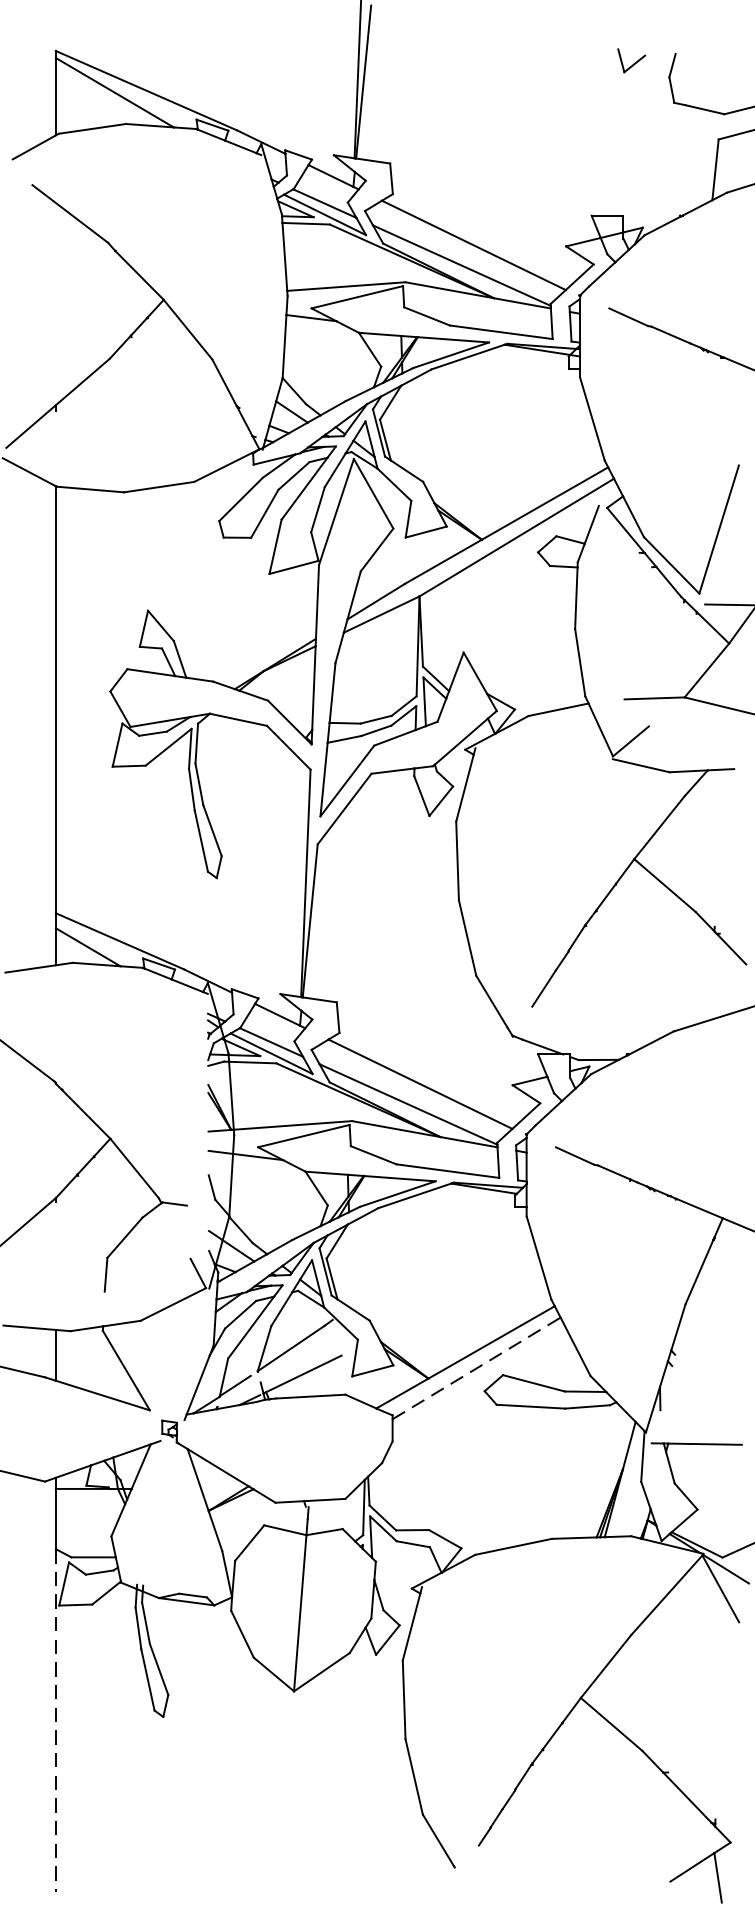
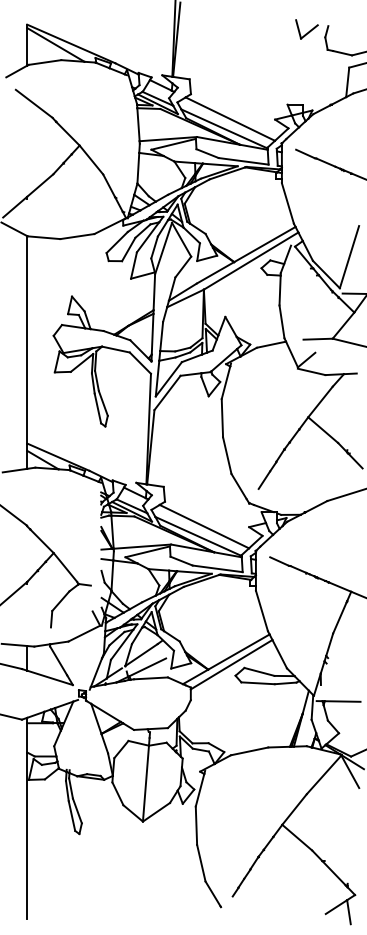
part: (630, 60) -> (306, 29), size x1.67
line: (476, 1368) -> (231, 664), dashed -> solid
line: (56, 1722) -> (27, 836), dashed -> solid

